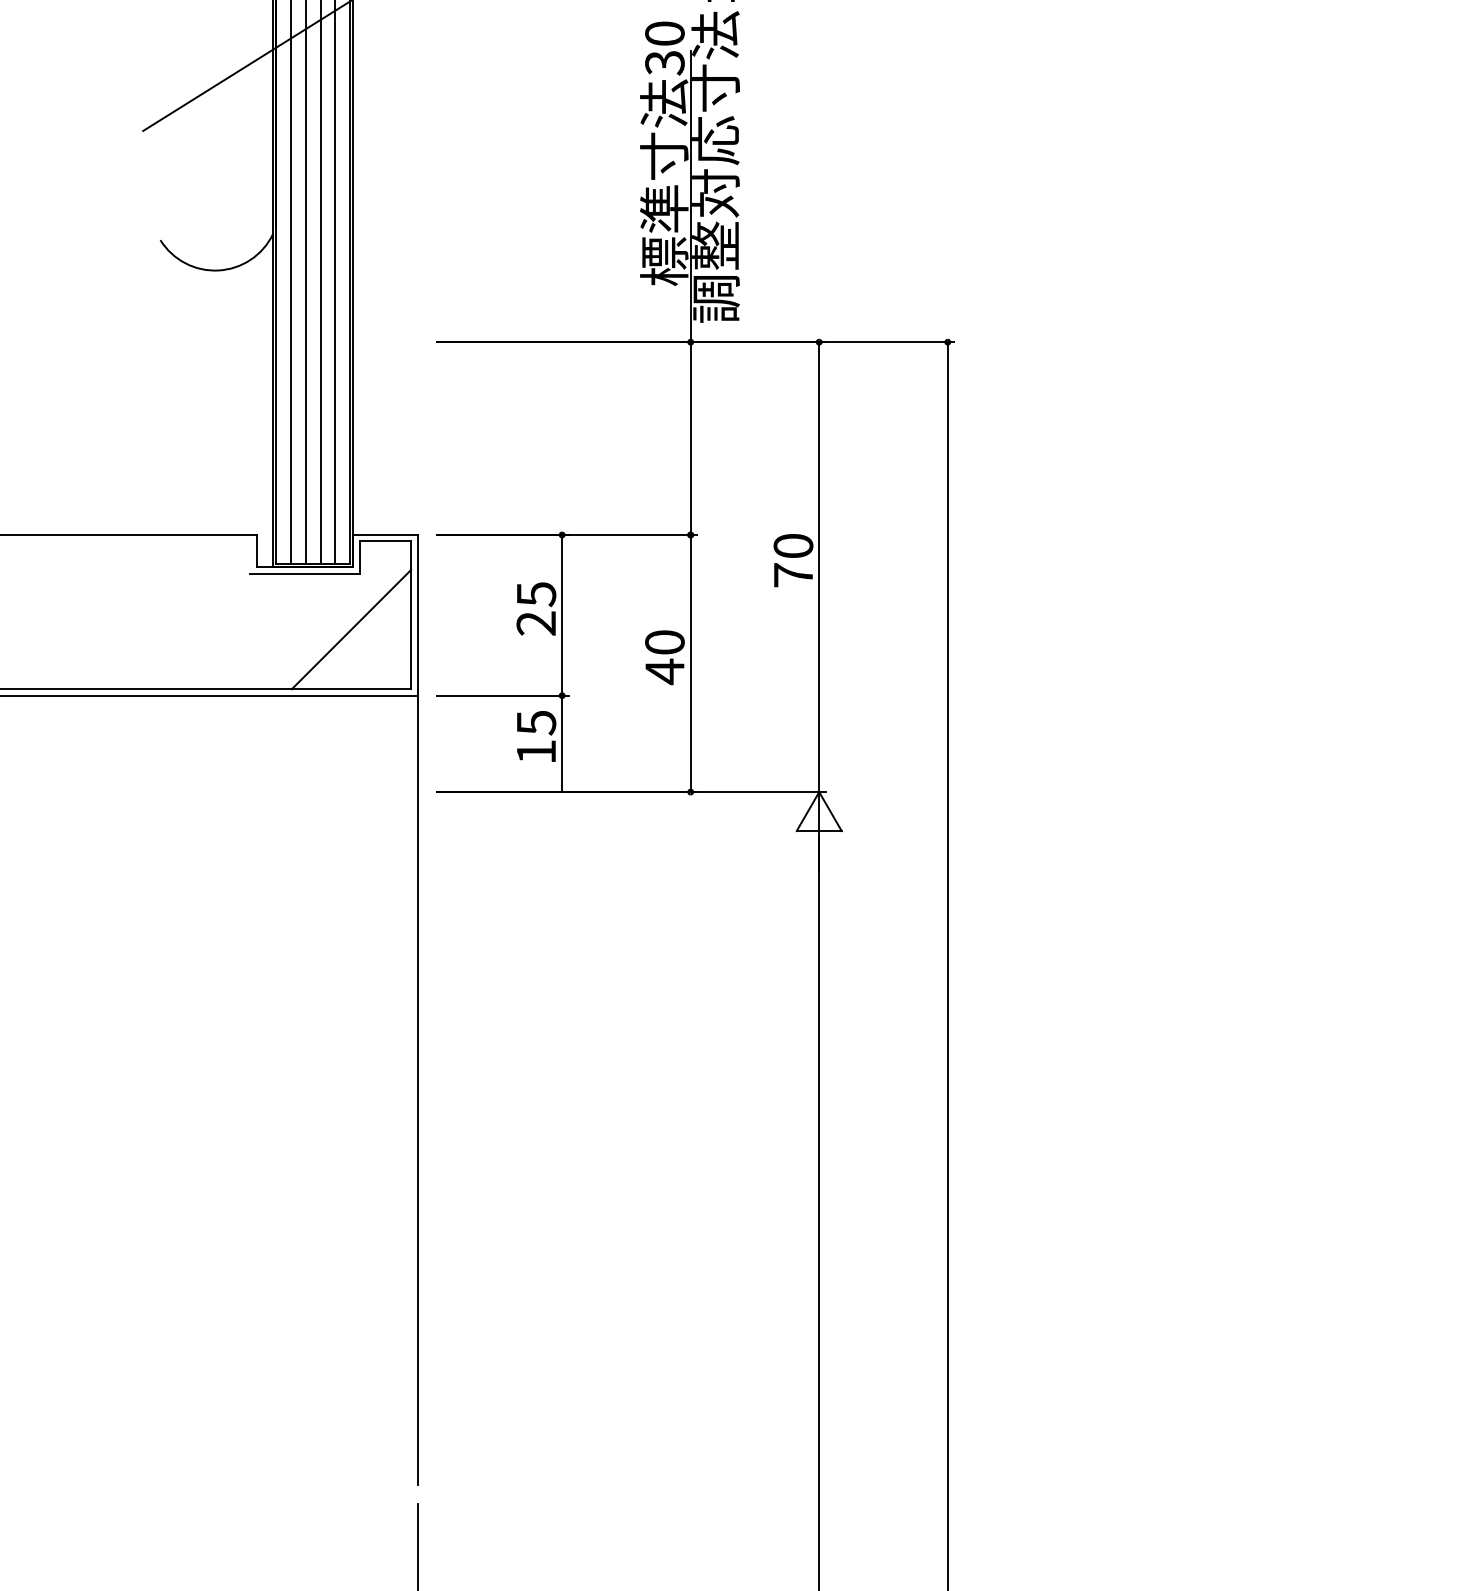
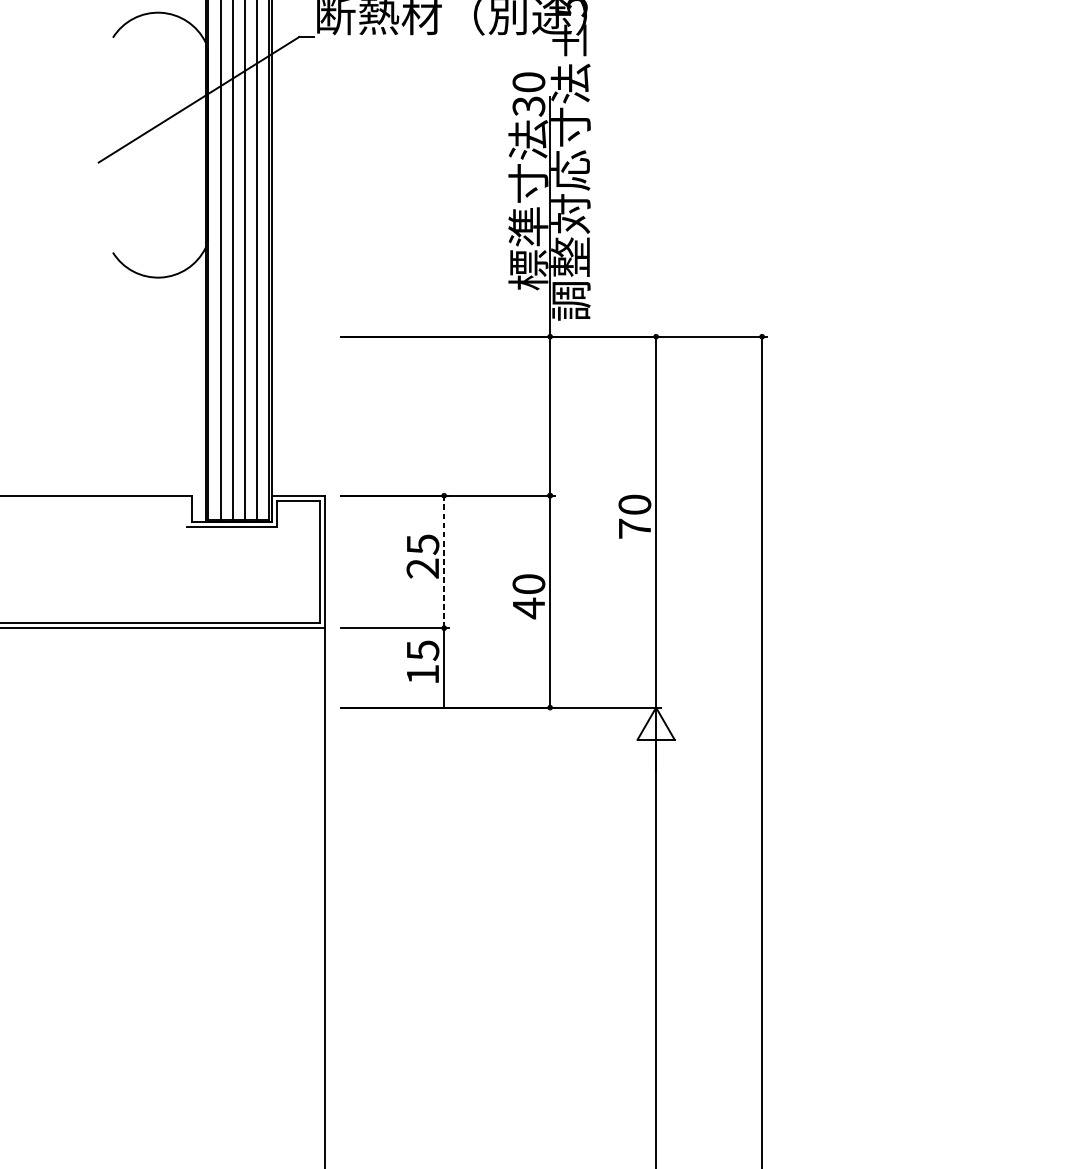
line: (562, 614) -> (444, 561), solid -> dashed
line: (351, 629) -> (270, 573), removed

